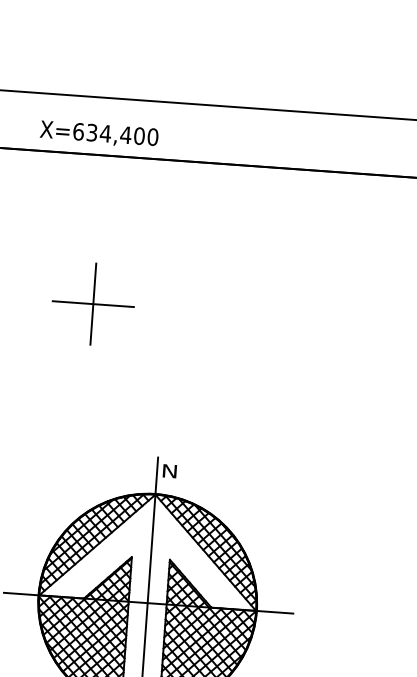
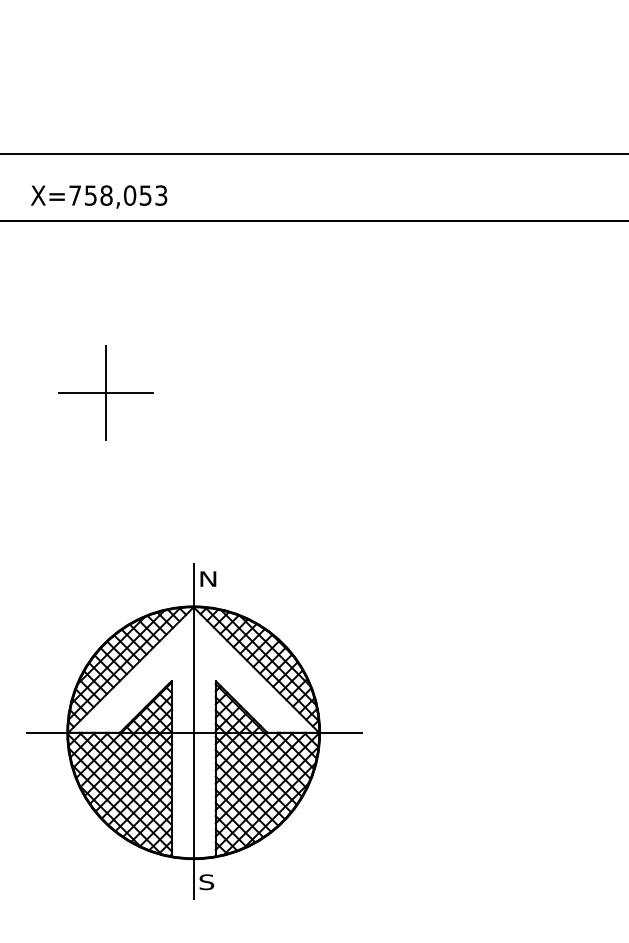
text: (115, 134) -> (118, 195), X=634,400 -> X=758,053

